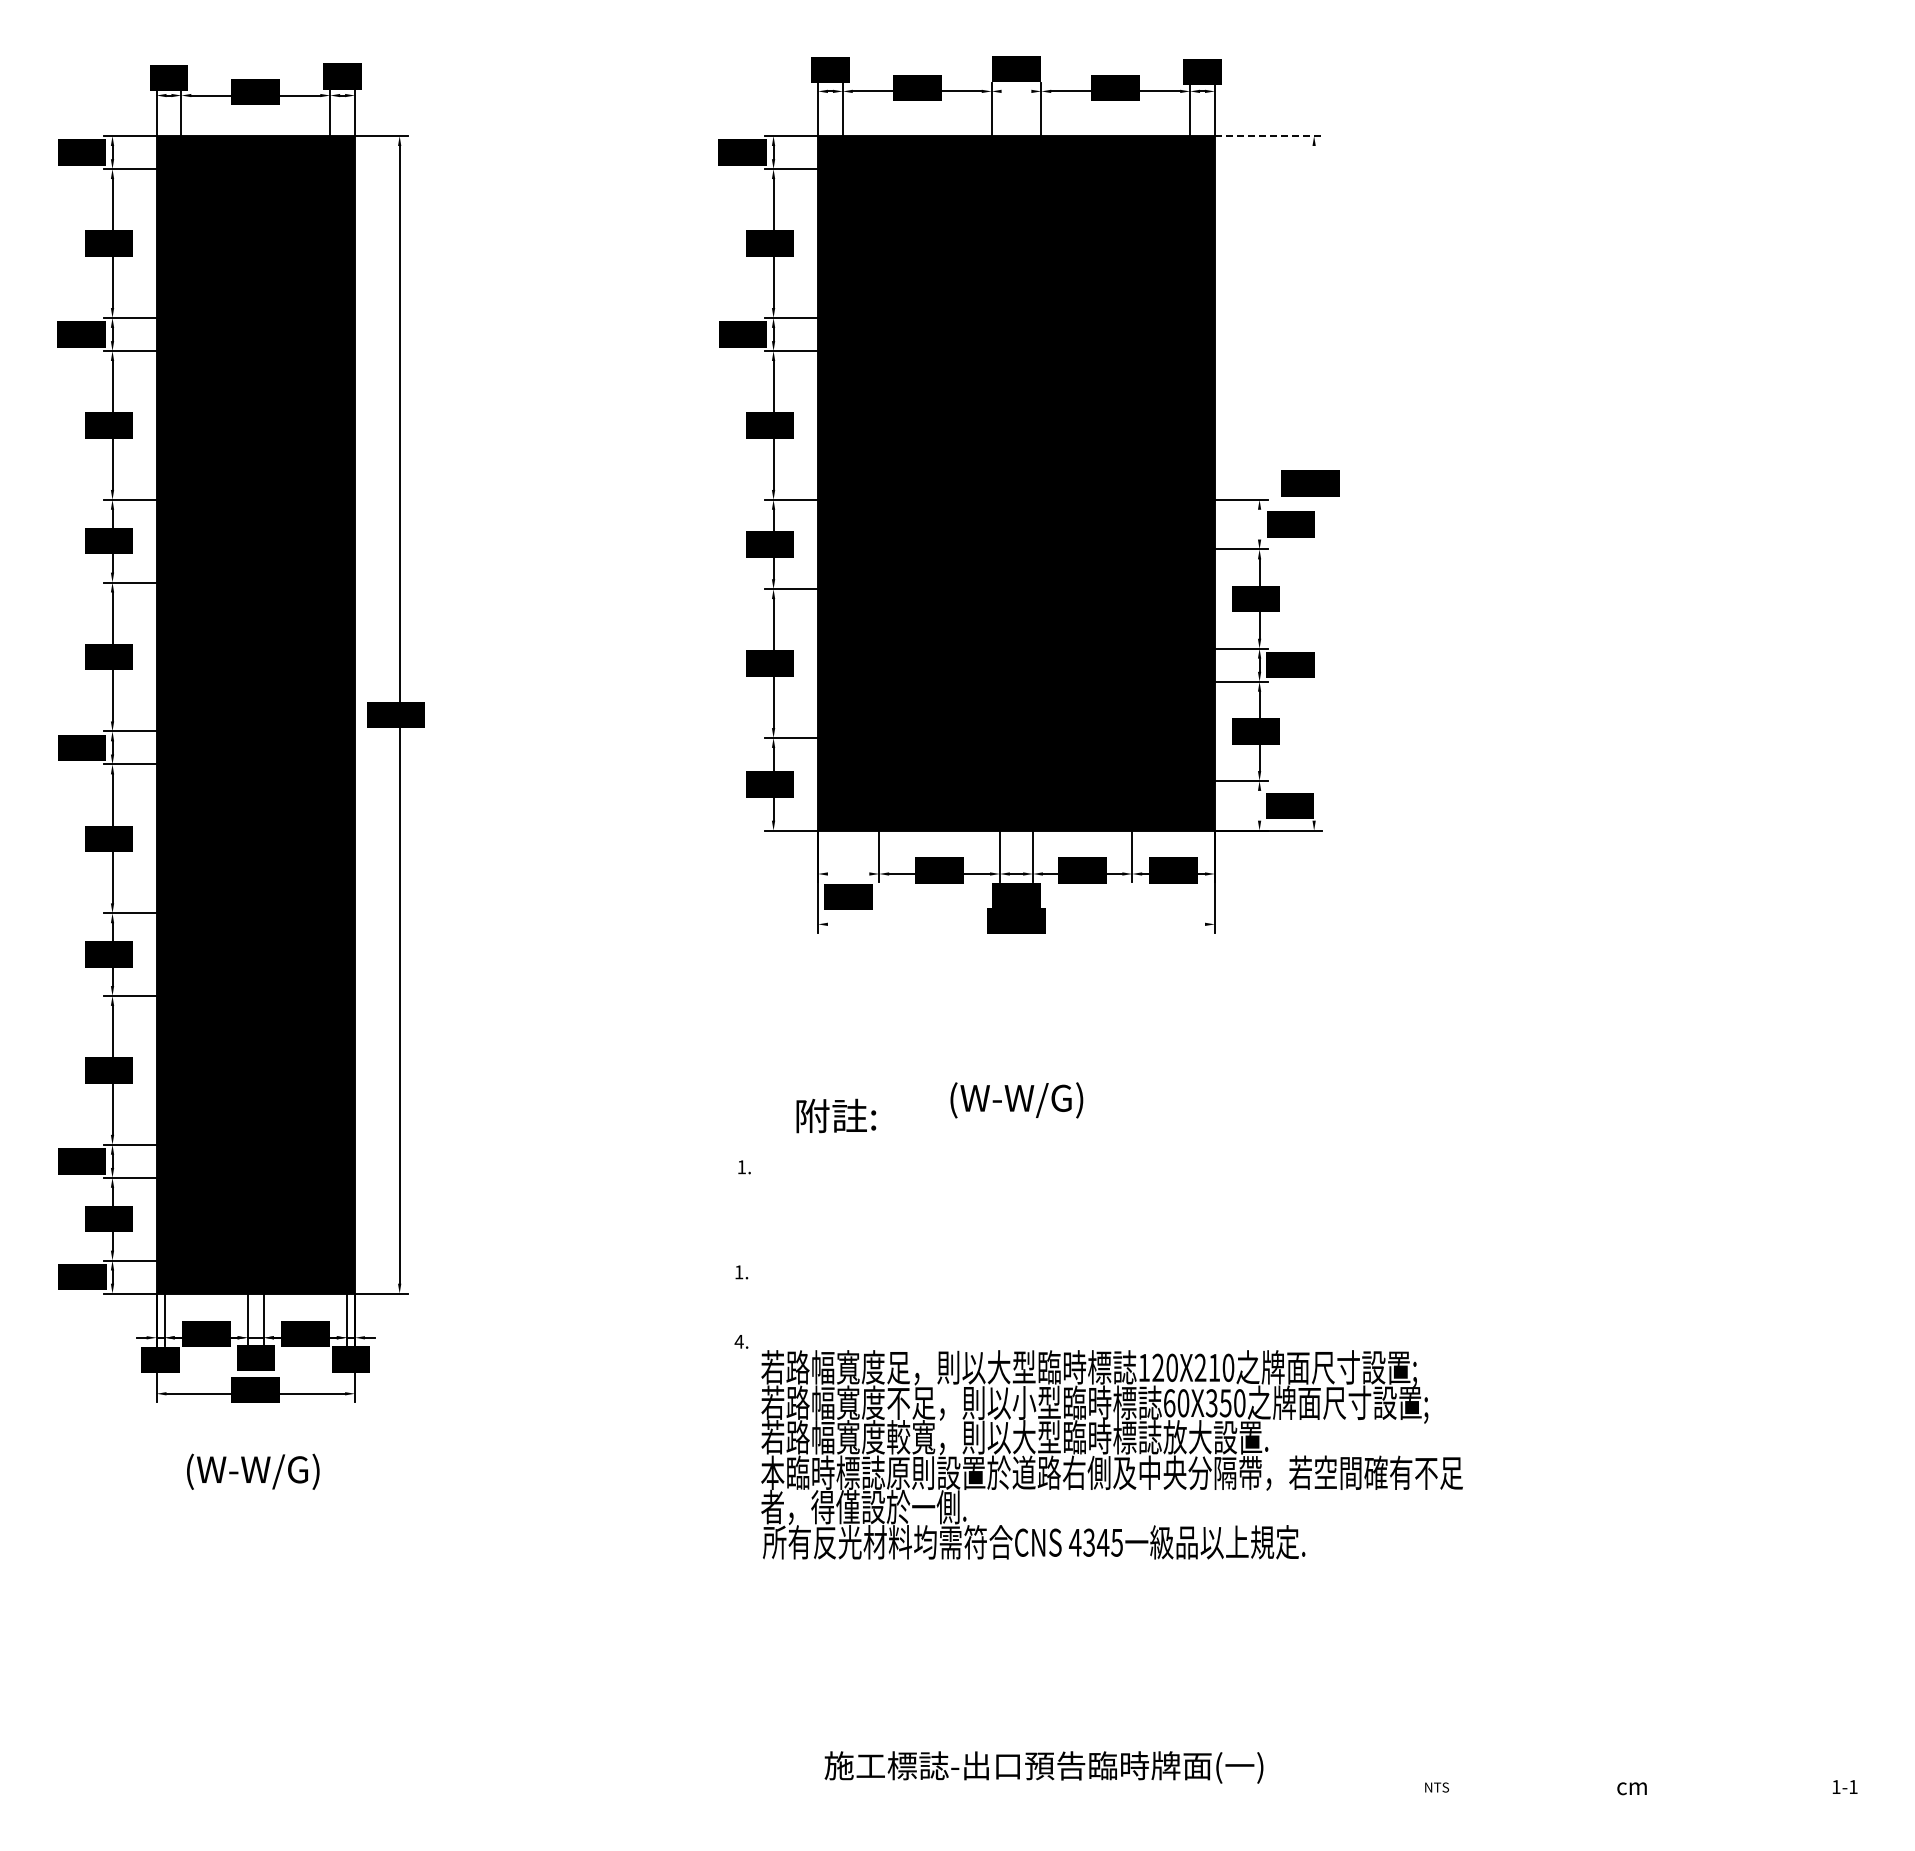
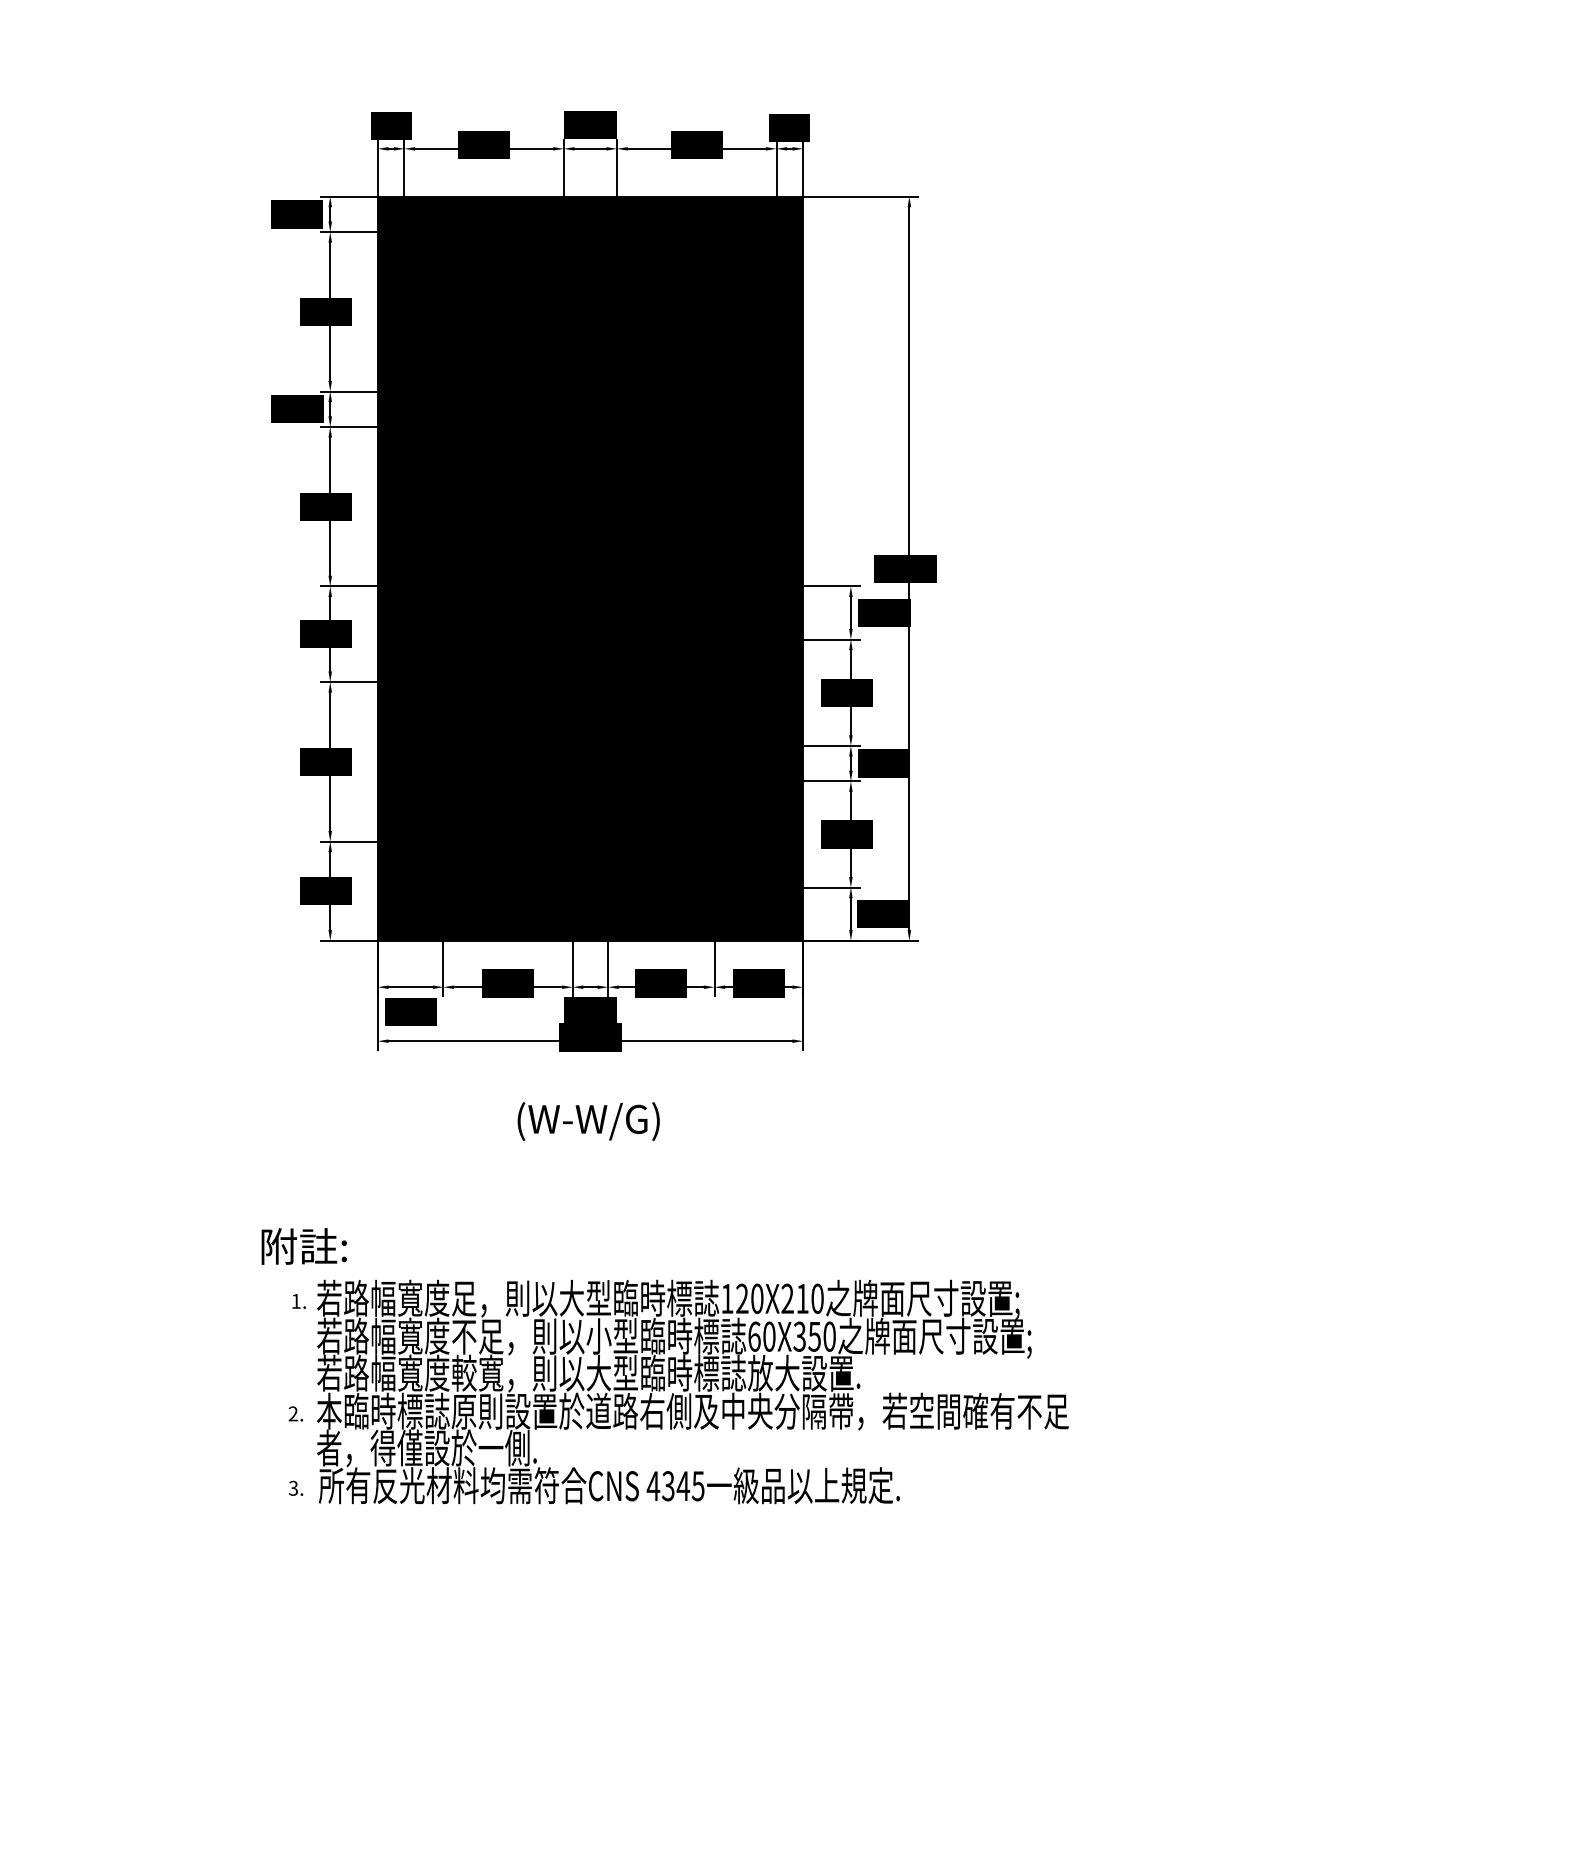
line: (1016, 91) -> (590, 148), added
line: (1268, 136) -> (860, 197), dashed -> solid
line: (1314, 482) -> (909, 567), added
line: (1259, 524) -> (850, 612), added
line: (1259, 805) -> (850, 913), added
line: (848, 874) -> (410, 987), added
line: (1016, 924) -> (590, 1041), added
text: (1016, 1100) -> (588, 1121), moved
text: (836, 1115) -> (304, 1245), moved
text: (738, 1272) -> (292, 1414), 1. -> 2.
text: (738, 1341) -> (292, 1488), 4. -> 3.
text: (1111, 1454) -> (692, 1391), moved

